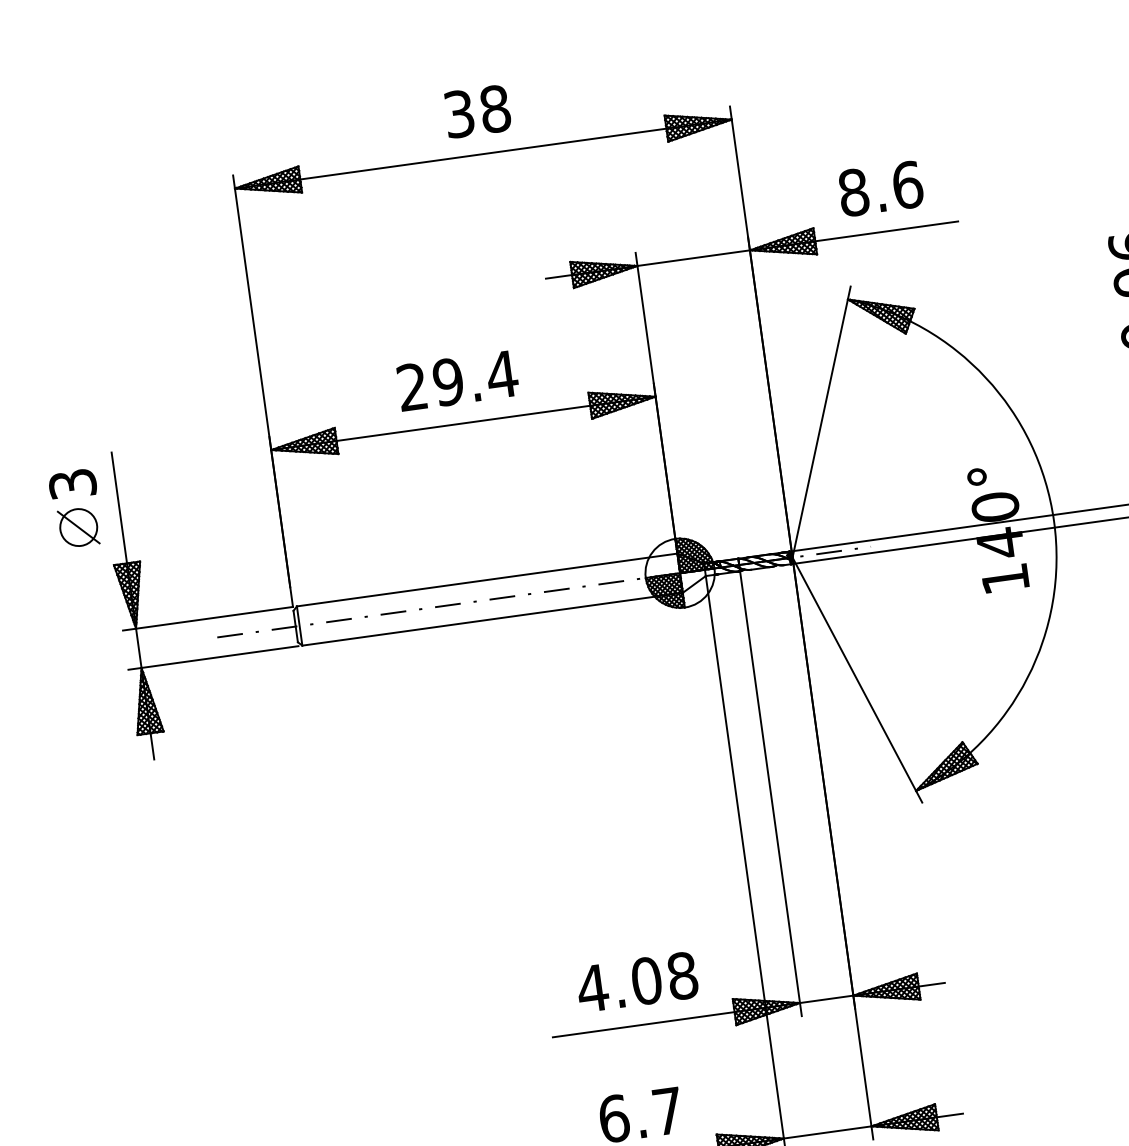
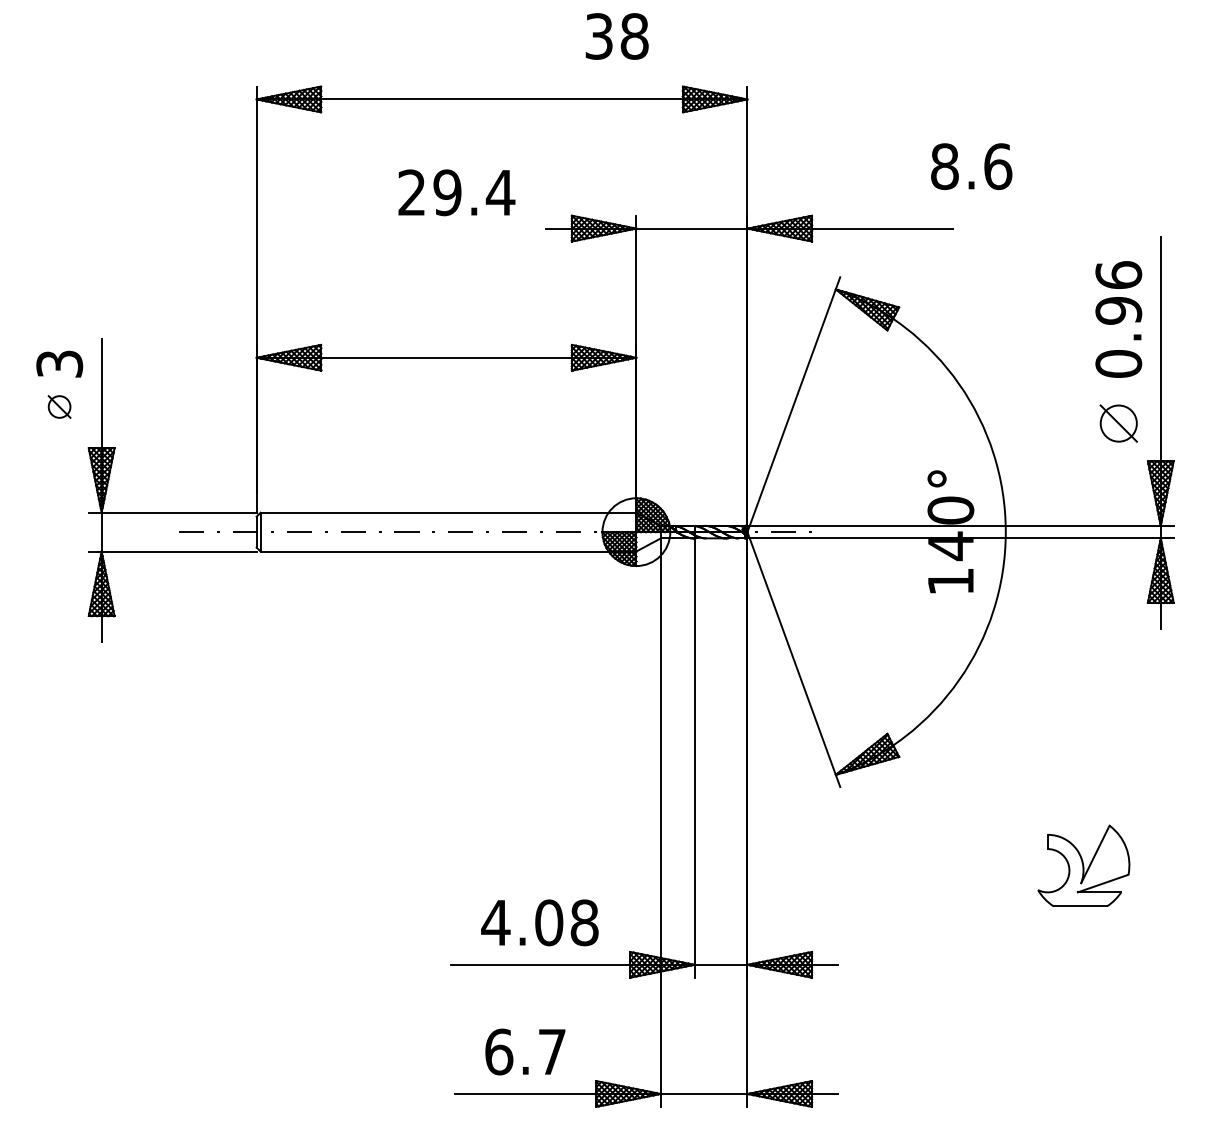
text: (476, 111) -> (616, 36), moved
text: (880, 188) -> (971, 166), moved
text: (457, 380) -> (456, 192), moved
part: (78, 527) -> (59, 406), size x0.6

